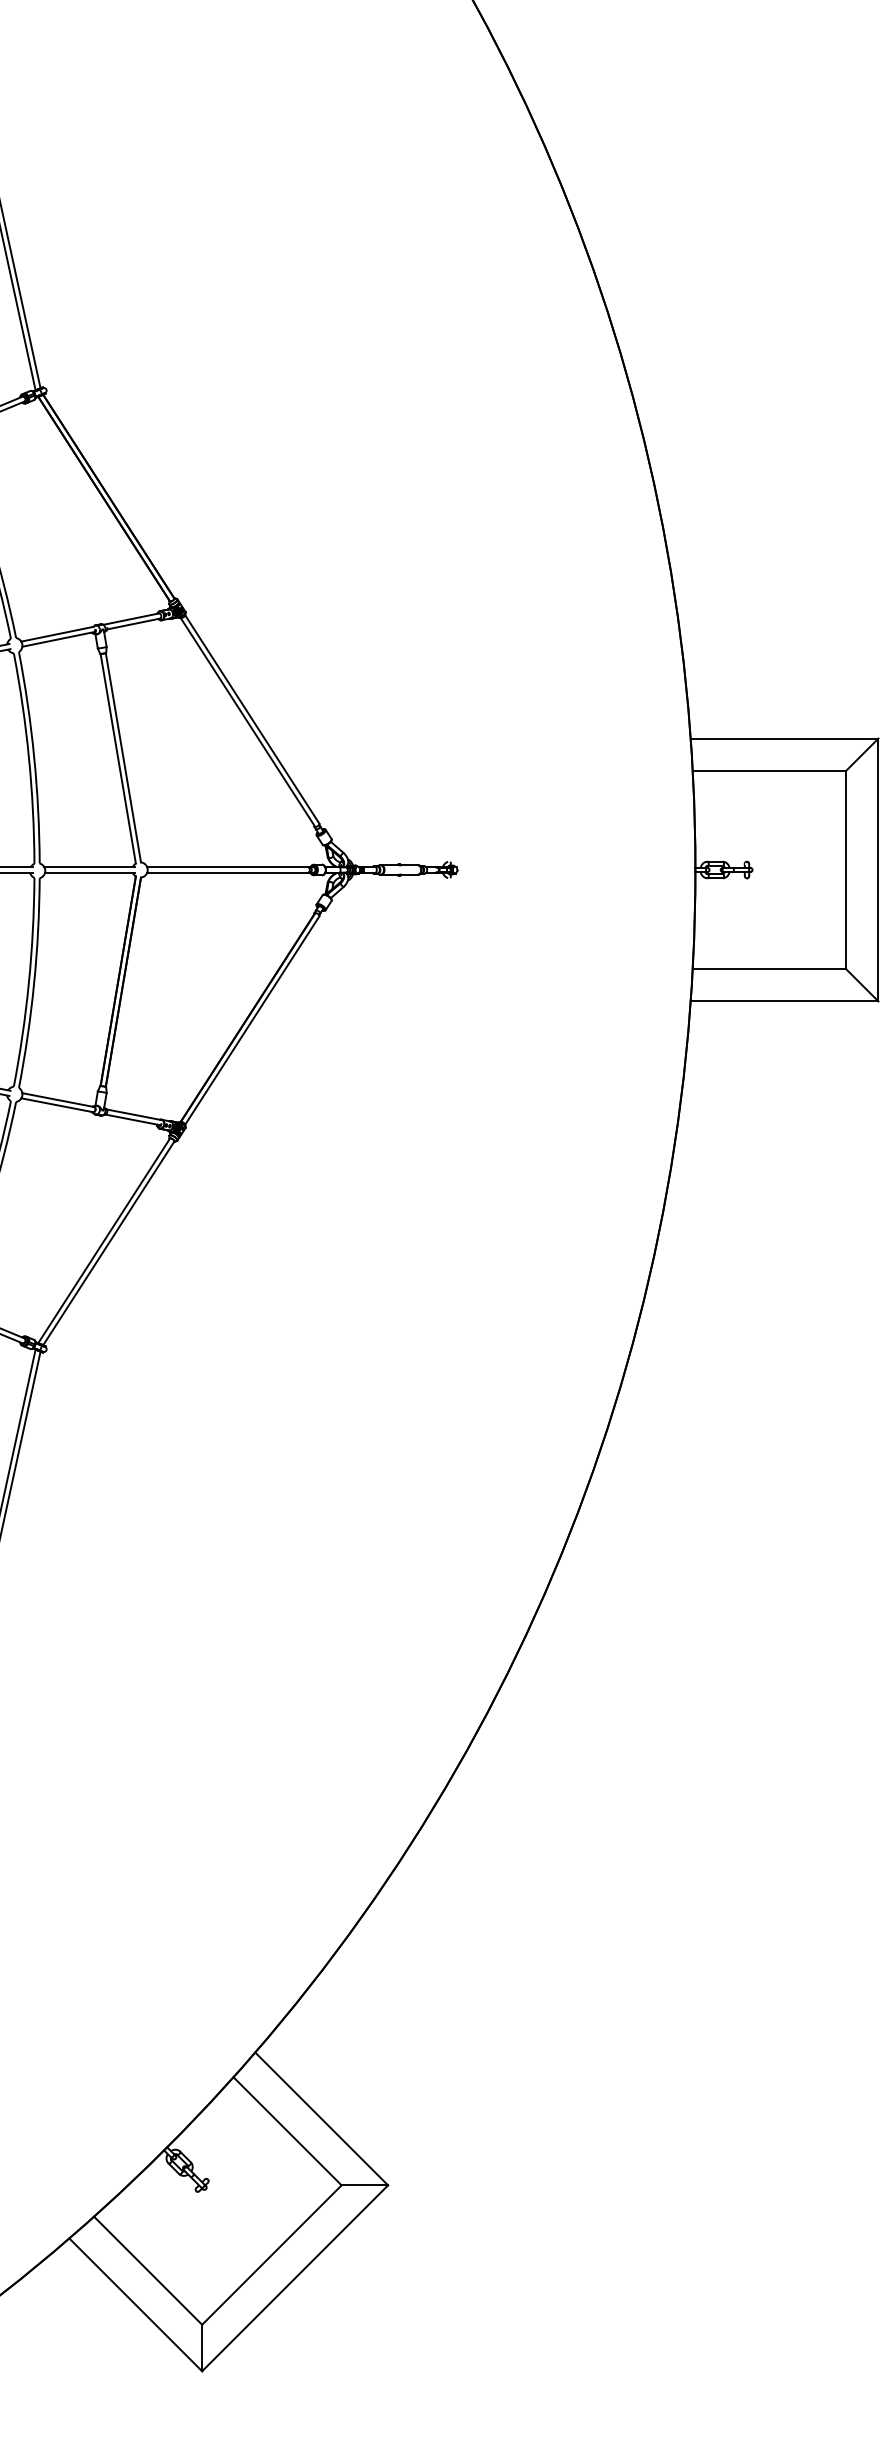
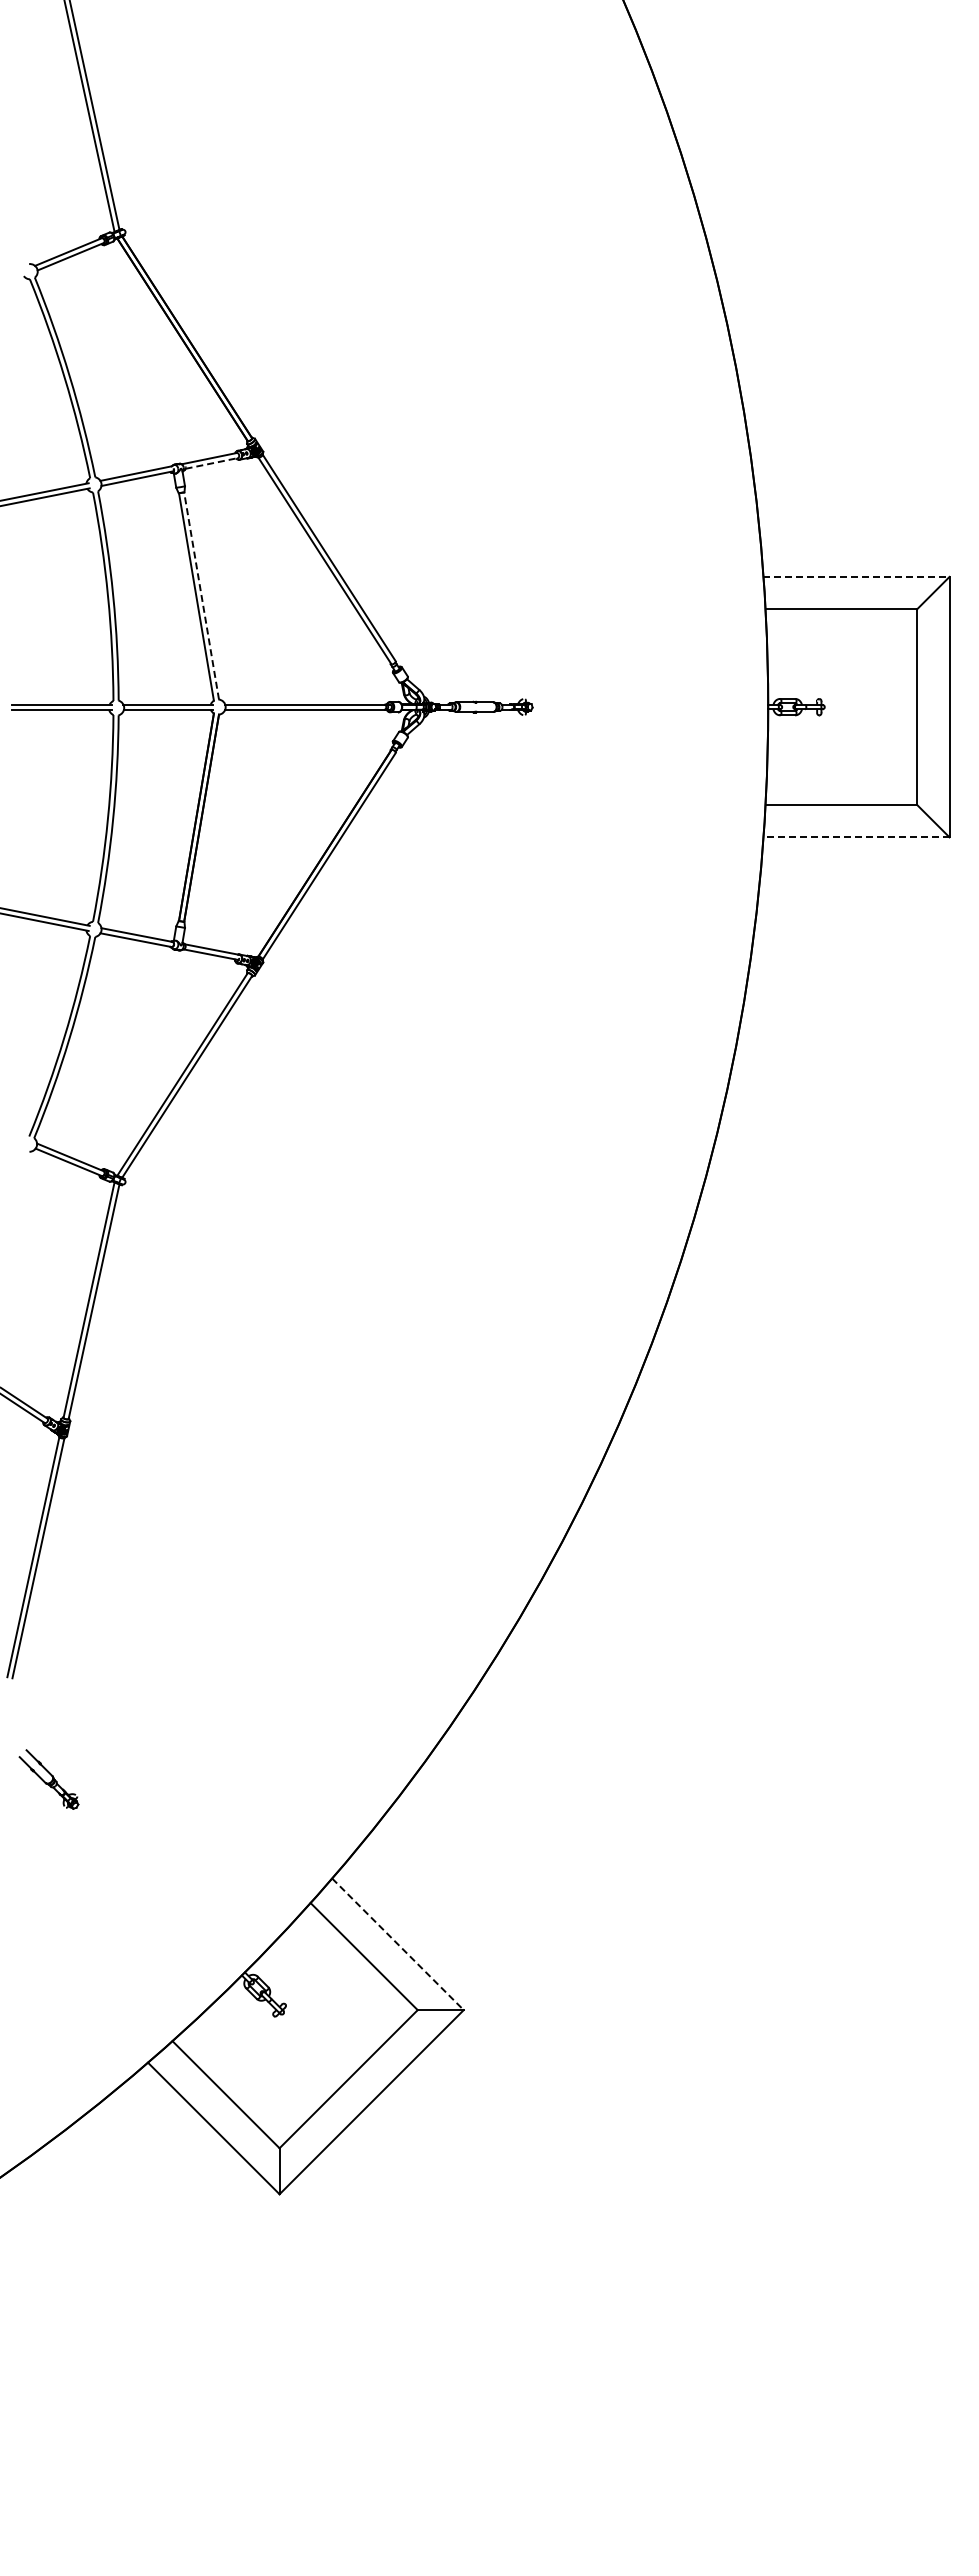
line: (133, 624) -> (211, 463), solid -> dashed
line: (784, 738) -> (856, 576), solid -> dashed
line: (123, 757) -> (201, 595), solid -> dashed
line: (784, 1001) -> (856, 837), solid -> dashed
line: (322, 2119) -> (398, 1944), solid -> dashed

